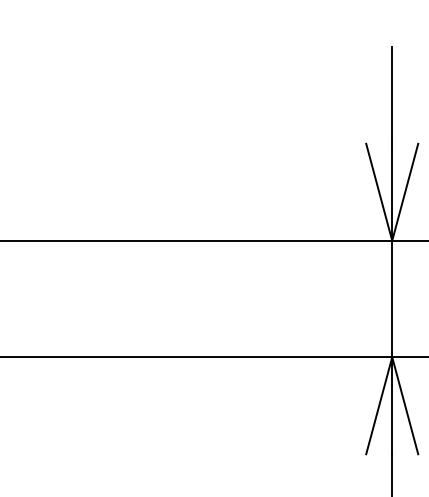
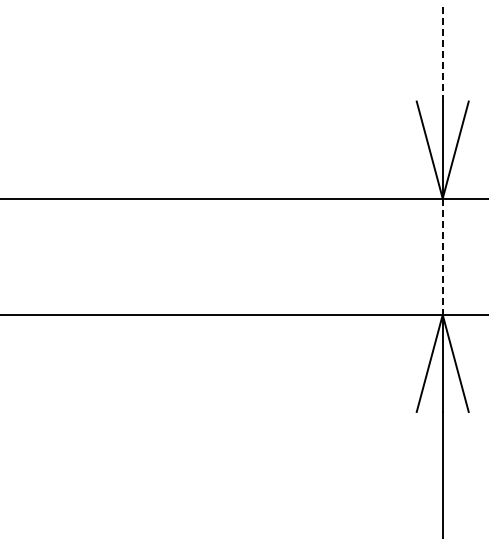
line: (391, 95) -> (442, 53), solid -> dashed
line: (391, 299) -> (442, 257), solid -> dashed

